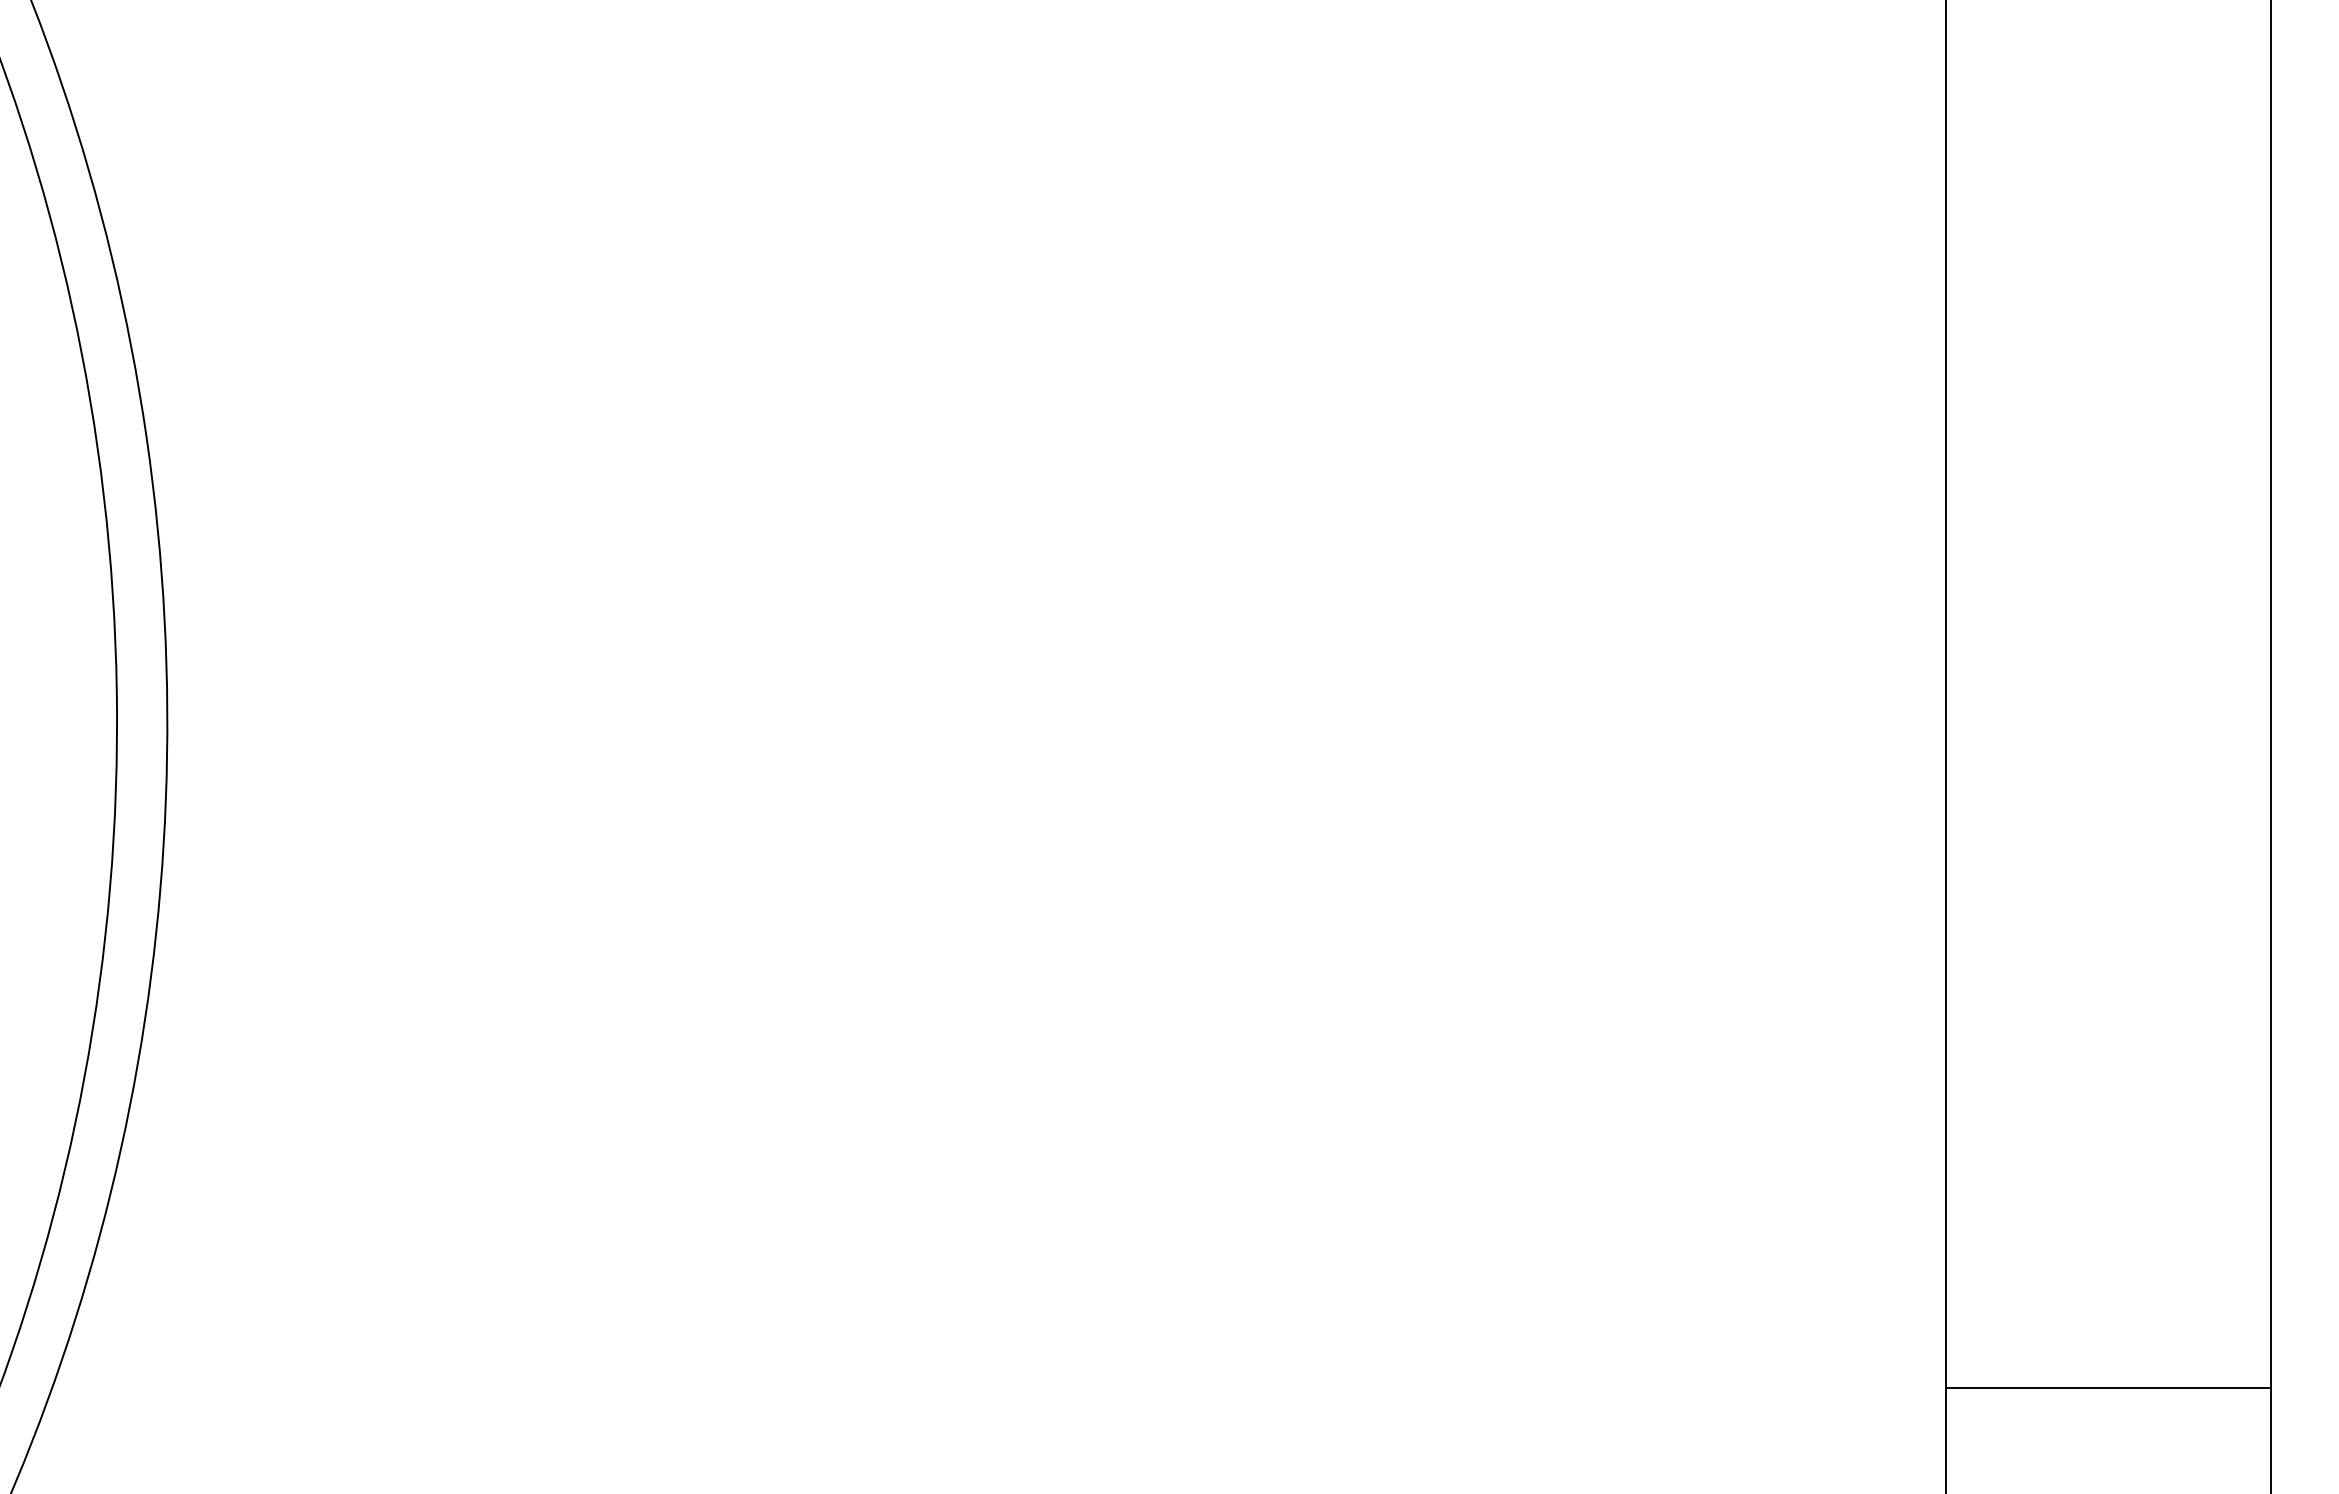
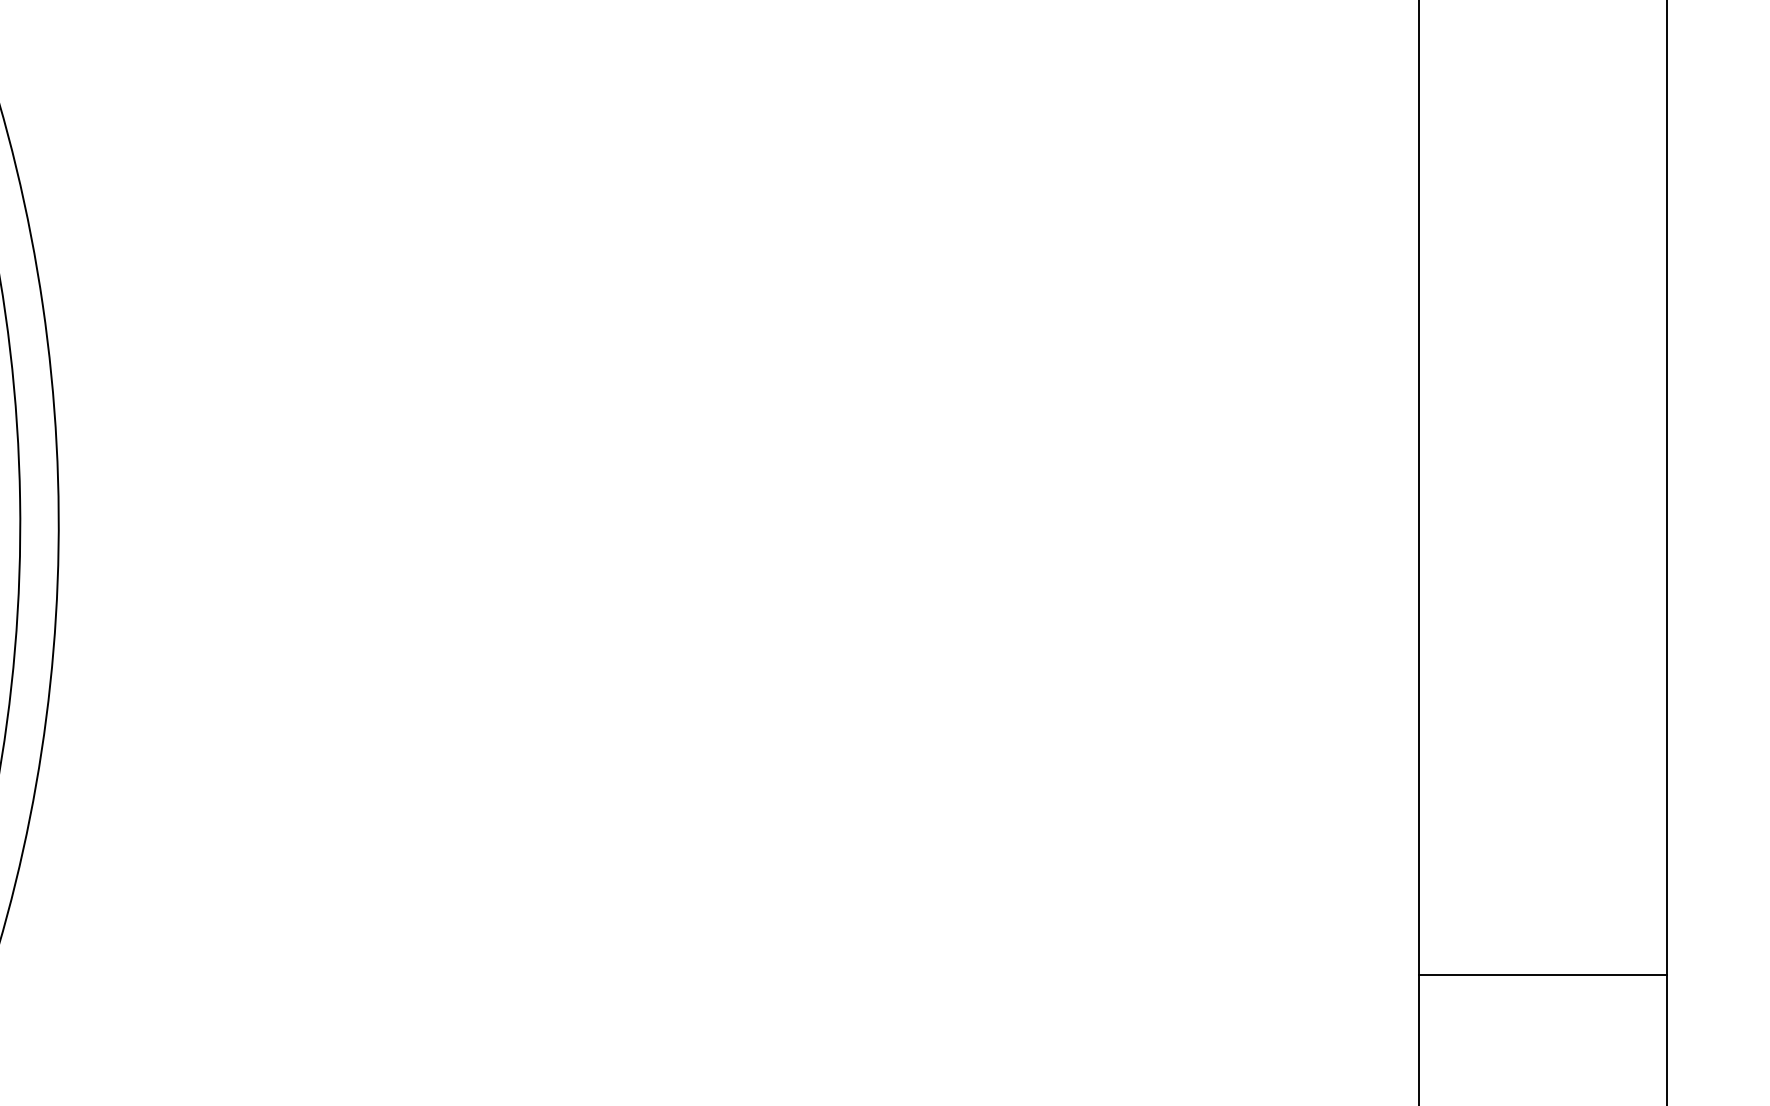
line: (2107, 1388) -> (1542, 974), moved

